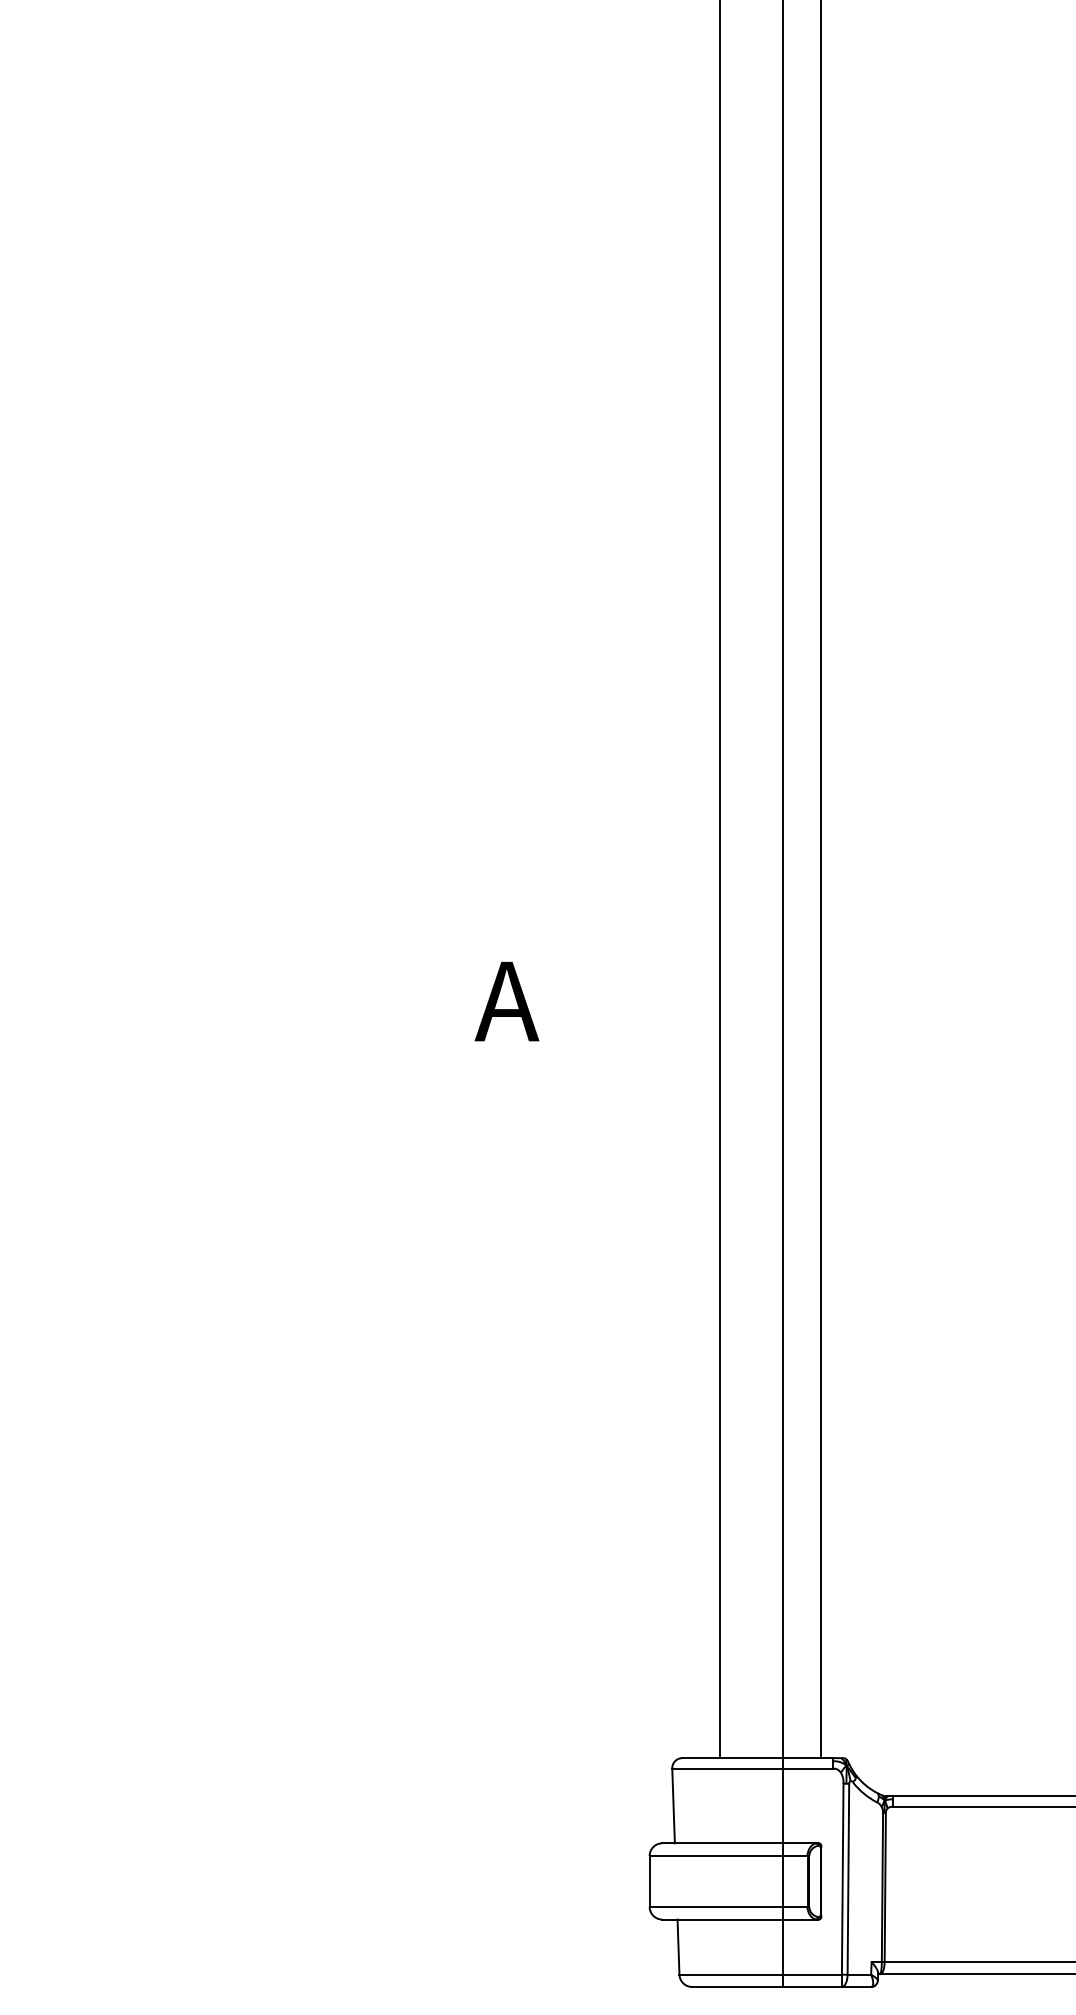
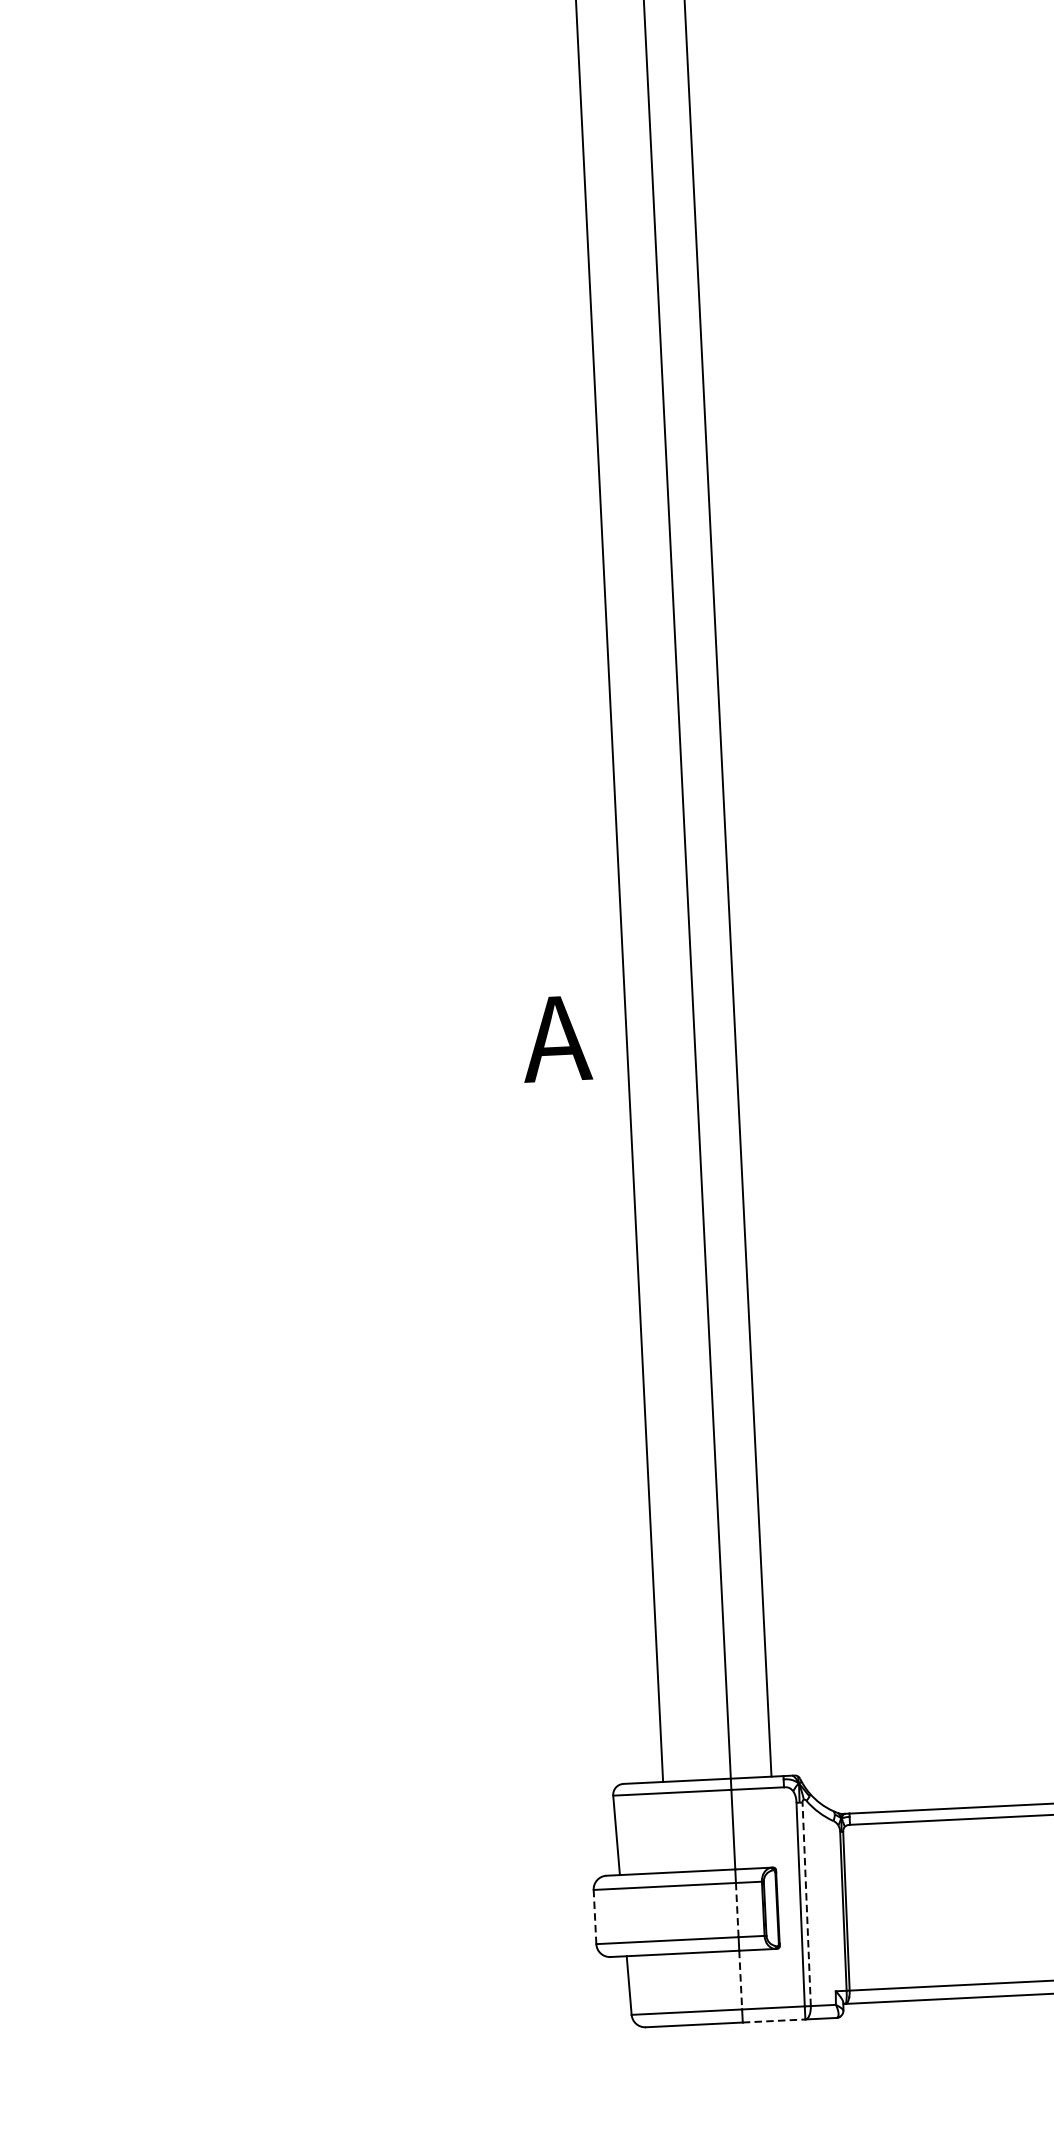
text: (506, 1001) -> (556, 1038), moved
line: (848, 1878) -> (806, 1903), solid -> dashed
line: (649, 1880) -> (594, 1916), solid -> dashed
line: (783, 1880) -> (737, 1909), solid -> dashed
line: (783, 1947) -> (741, 1980), solid -> dashed
line: (813, 1986) -> (775, 2020), solid -> dashed

